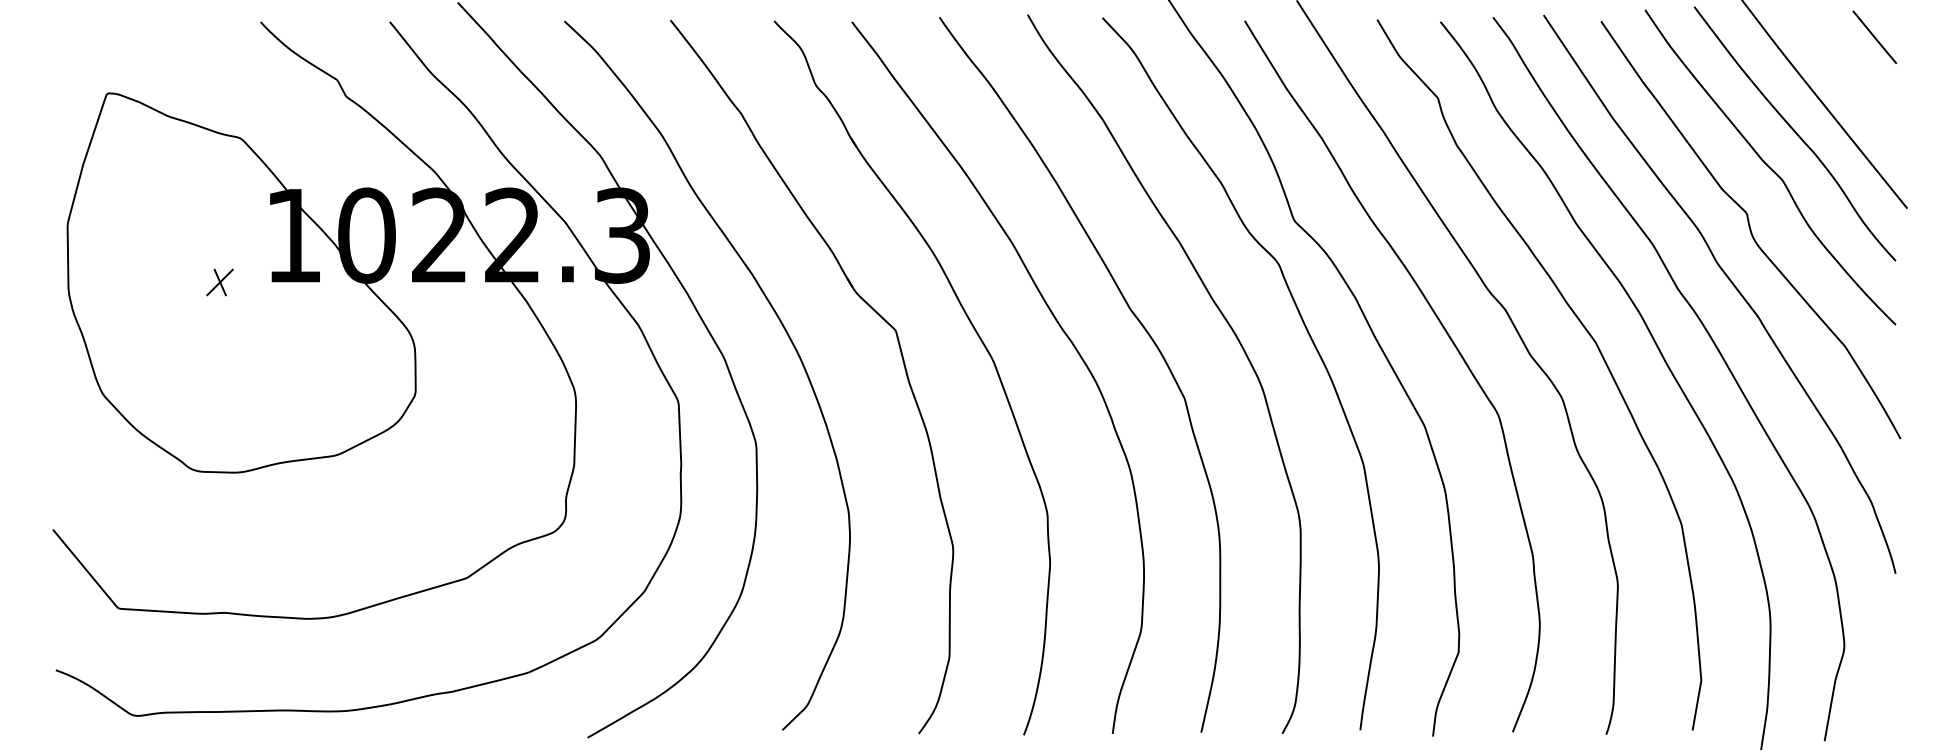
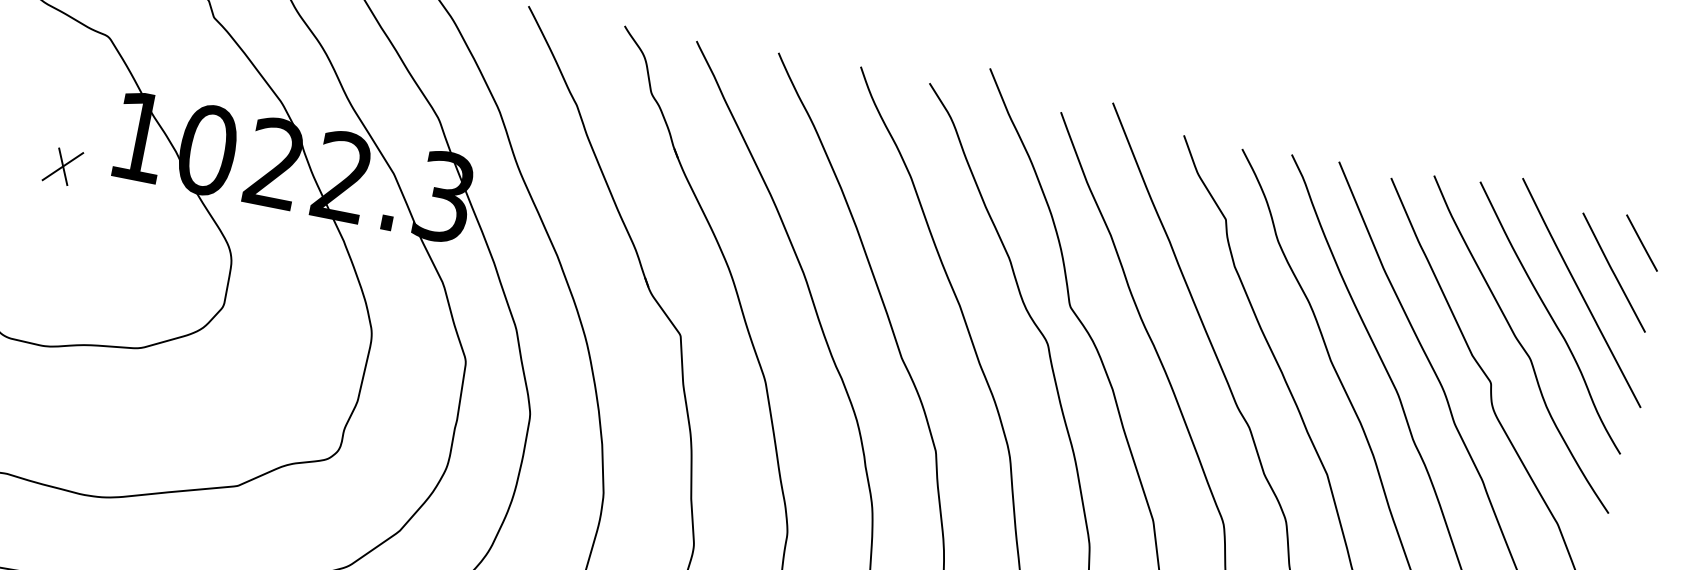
line: (1851, 73) -> (1613, 272), added
part: (219, 282) -> (62, 166), size x1.43

